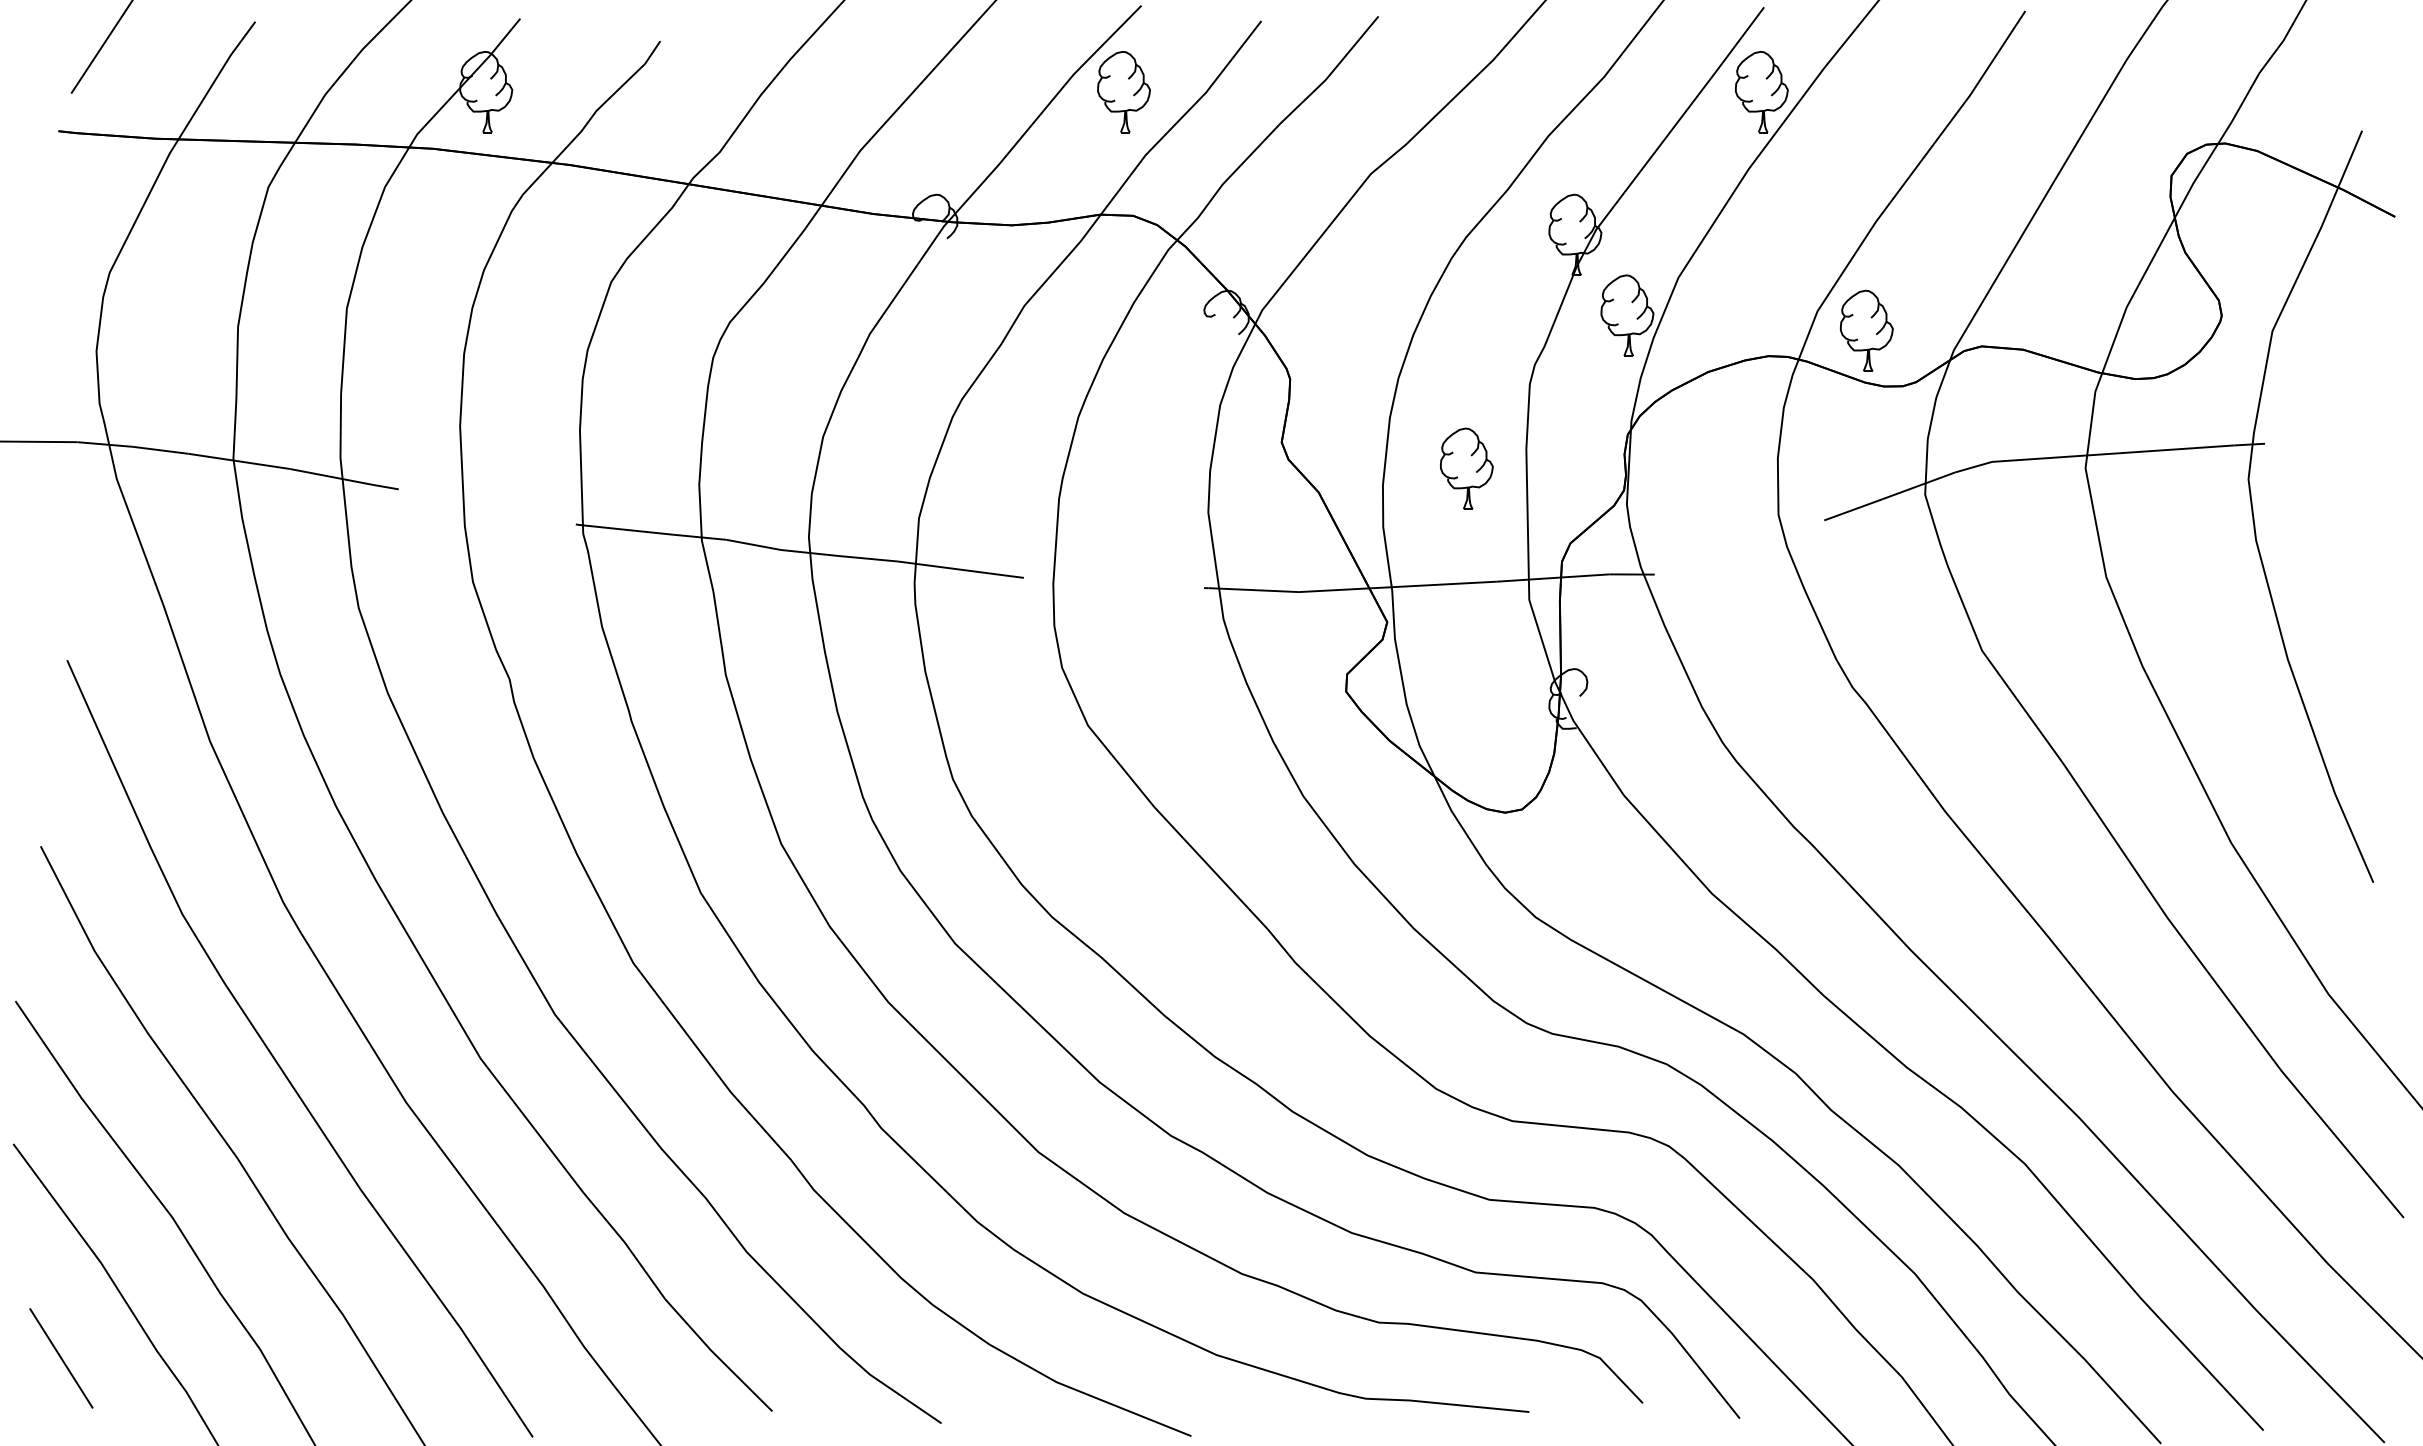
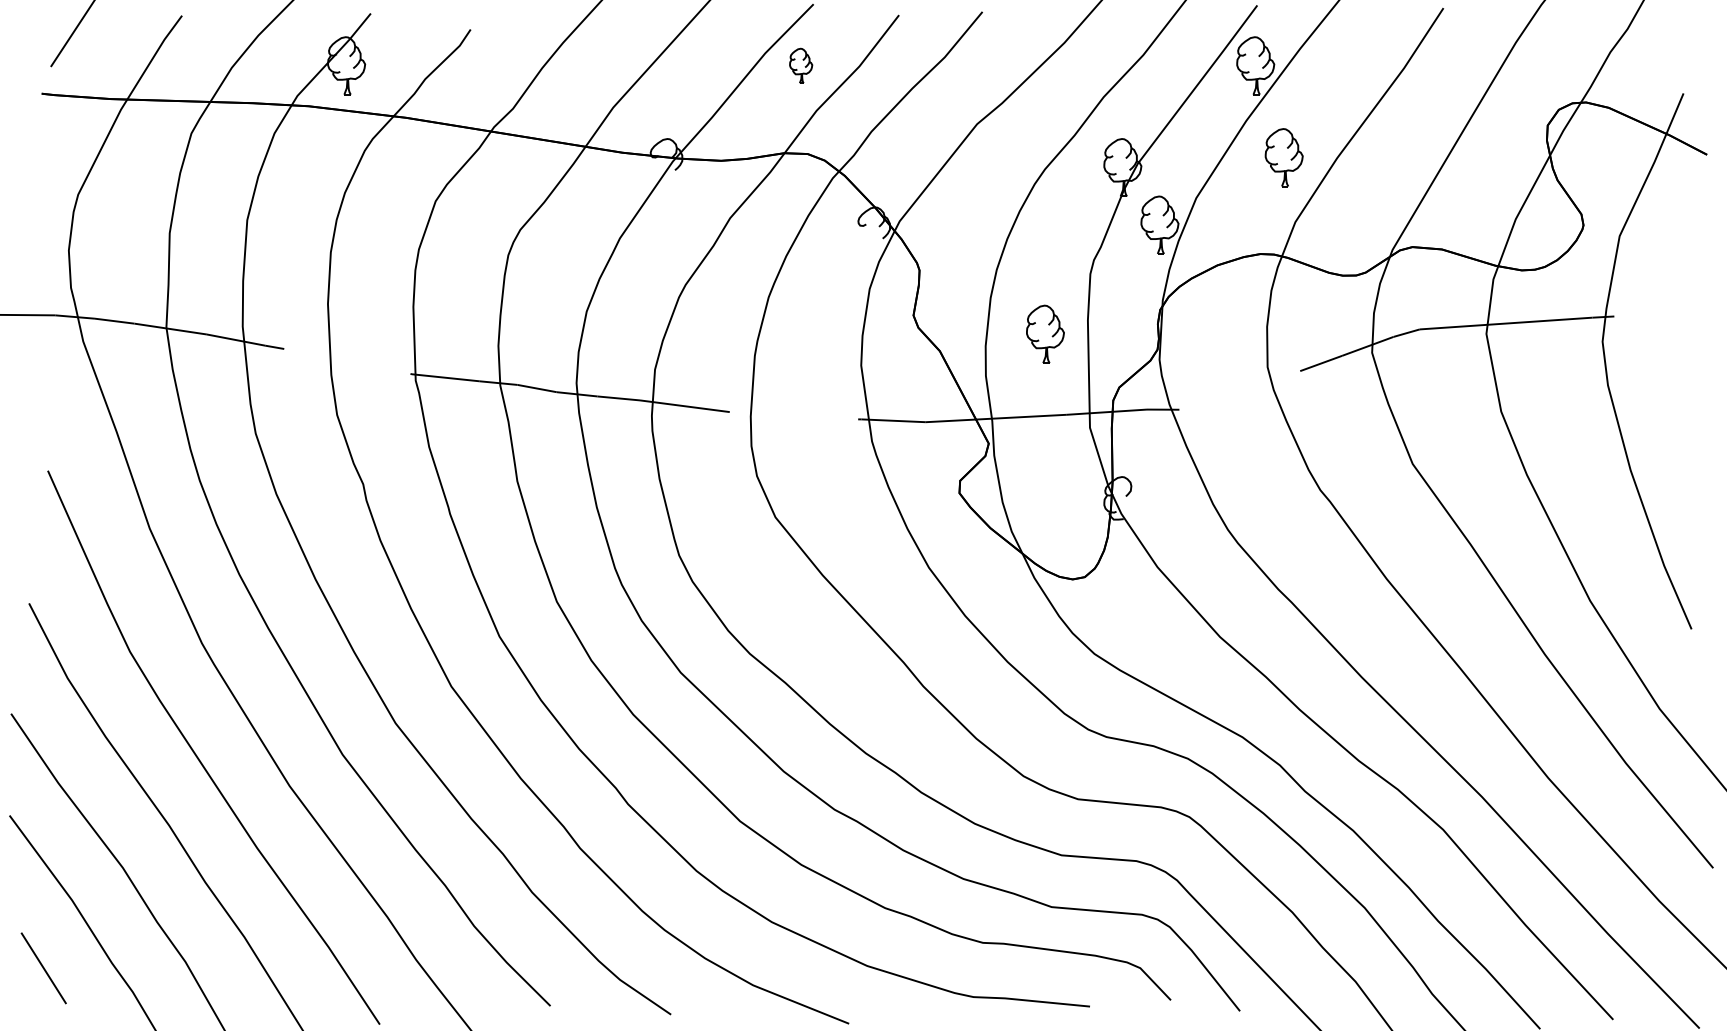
part: (1123, 92) -> (800, 66), size x0.6
part: (1866, 330) -> (1283, 157), moved

